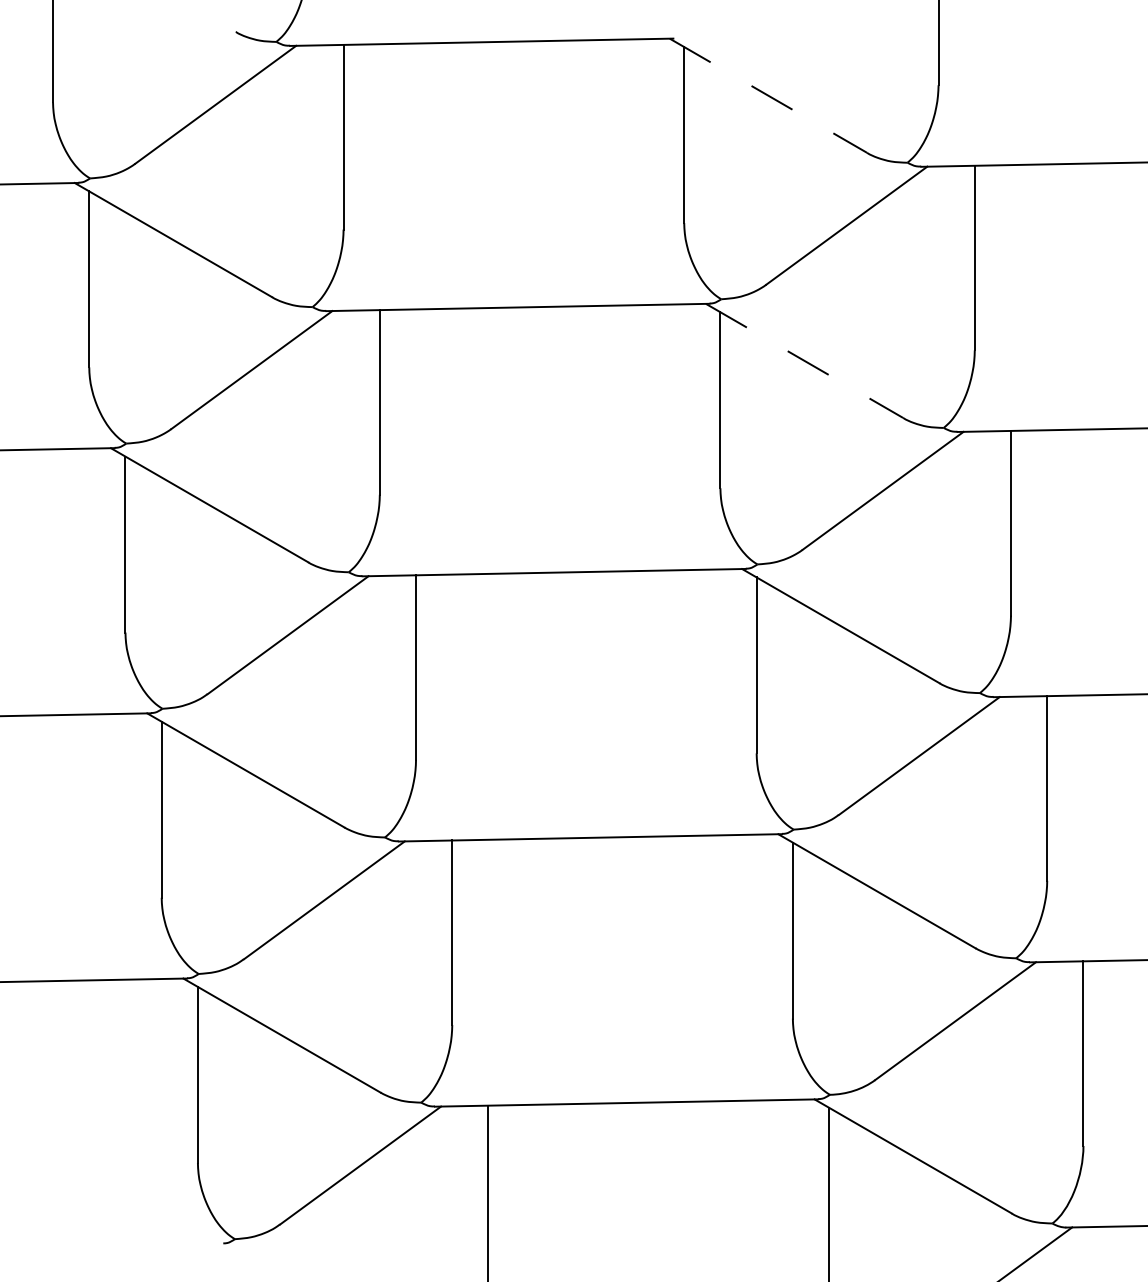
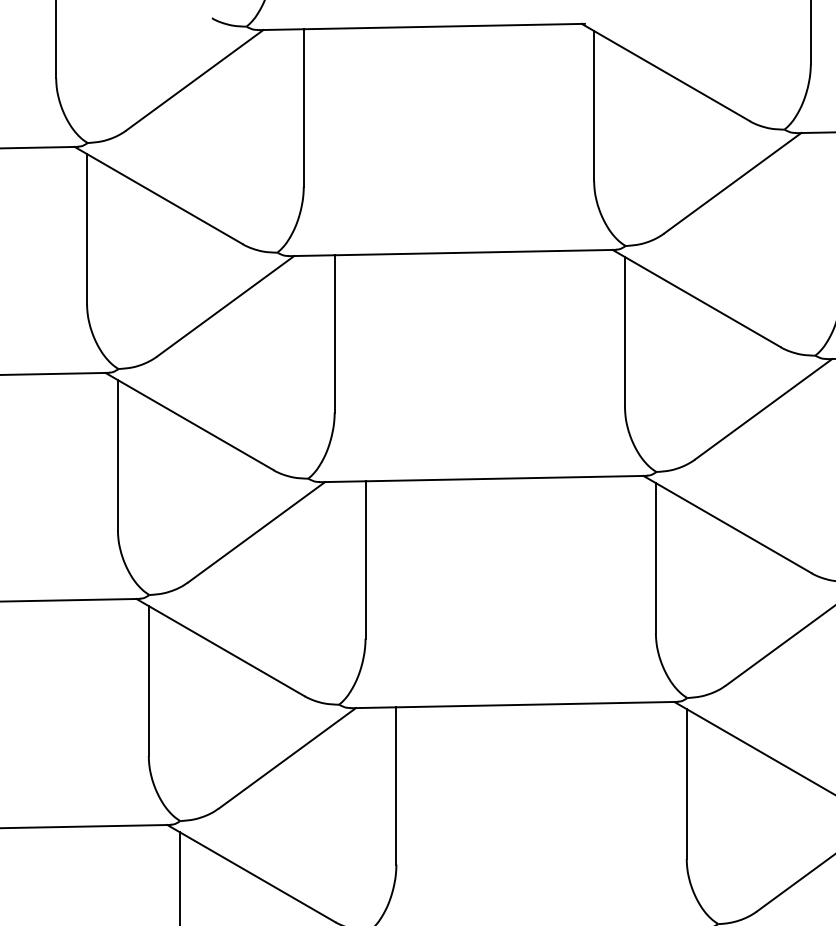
line: (768, 95) -> (665, 72), dashed -> solid
line: (804, 360) -> (696, 298), dashed -> solid

